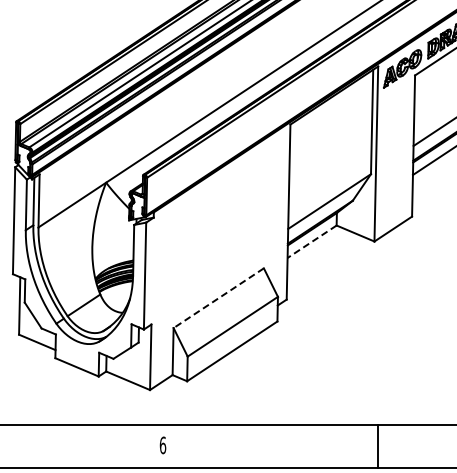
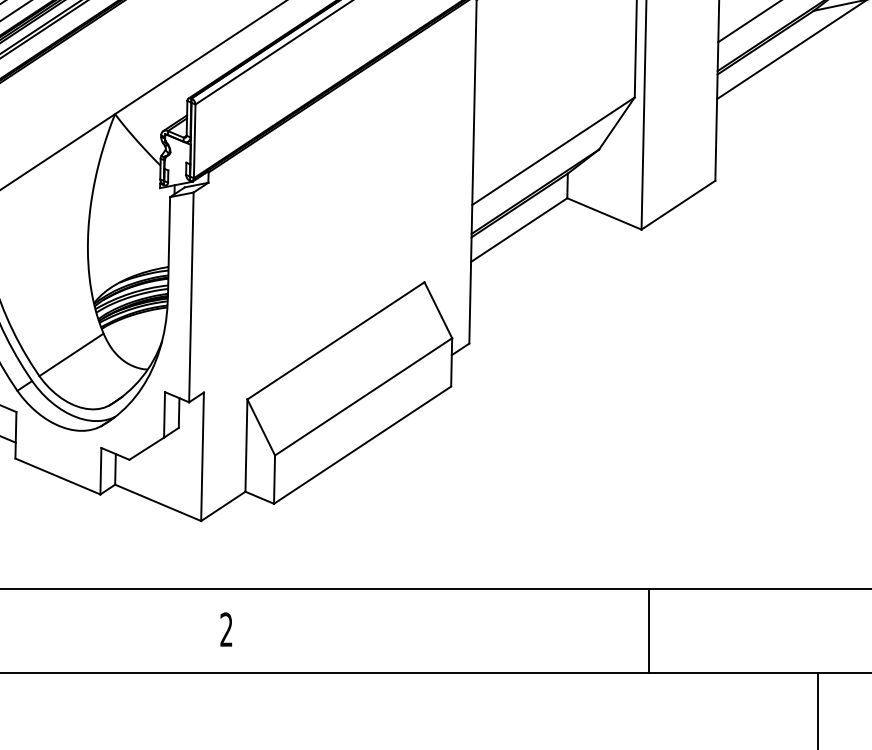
line: (311, 242) -> (517, 231), dashed -> solid
line: (218, 298) -> (335, 341), dashed -> solid
text: (162, 445) -> (225, 629), 6 -> 2

